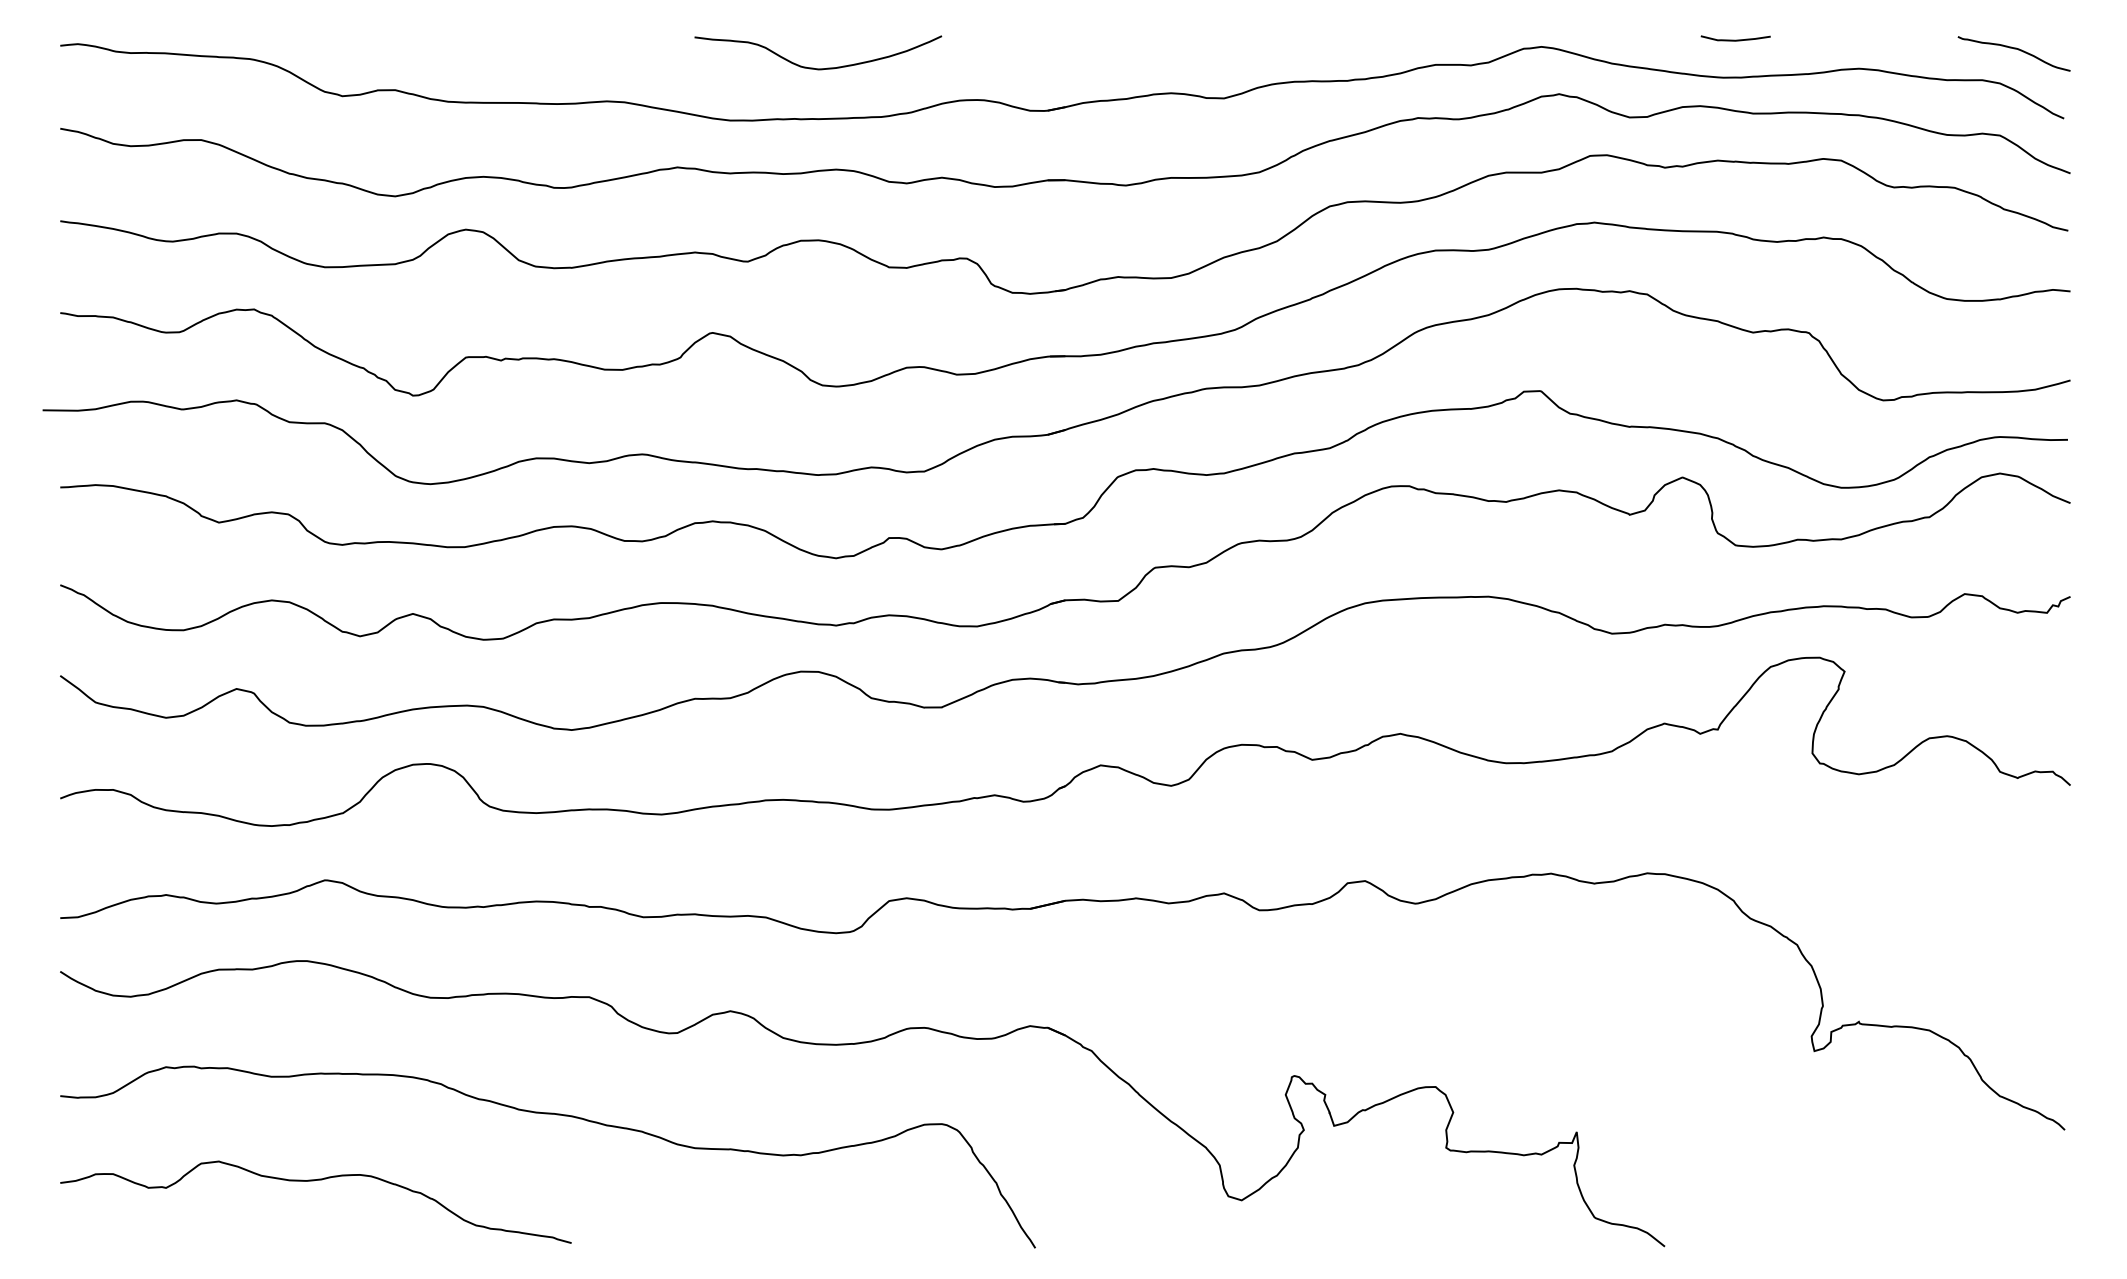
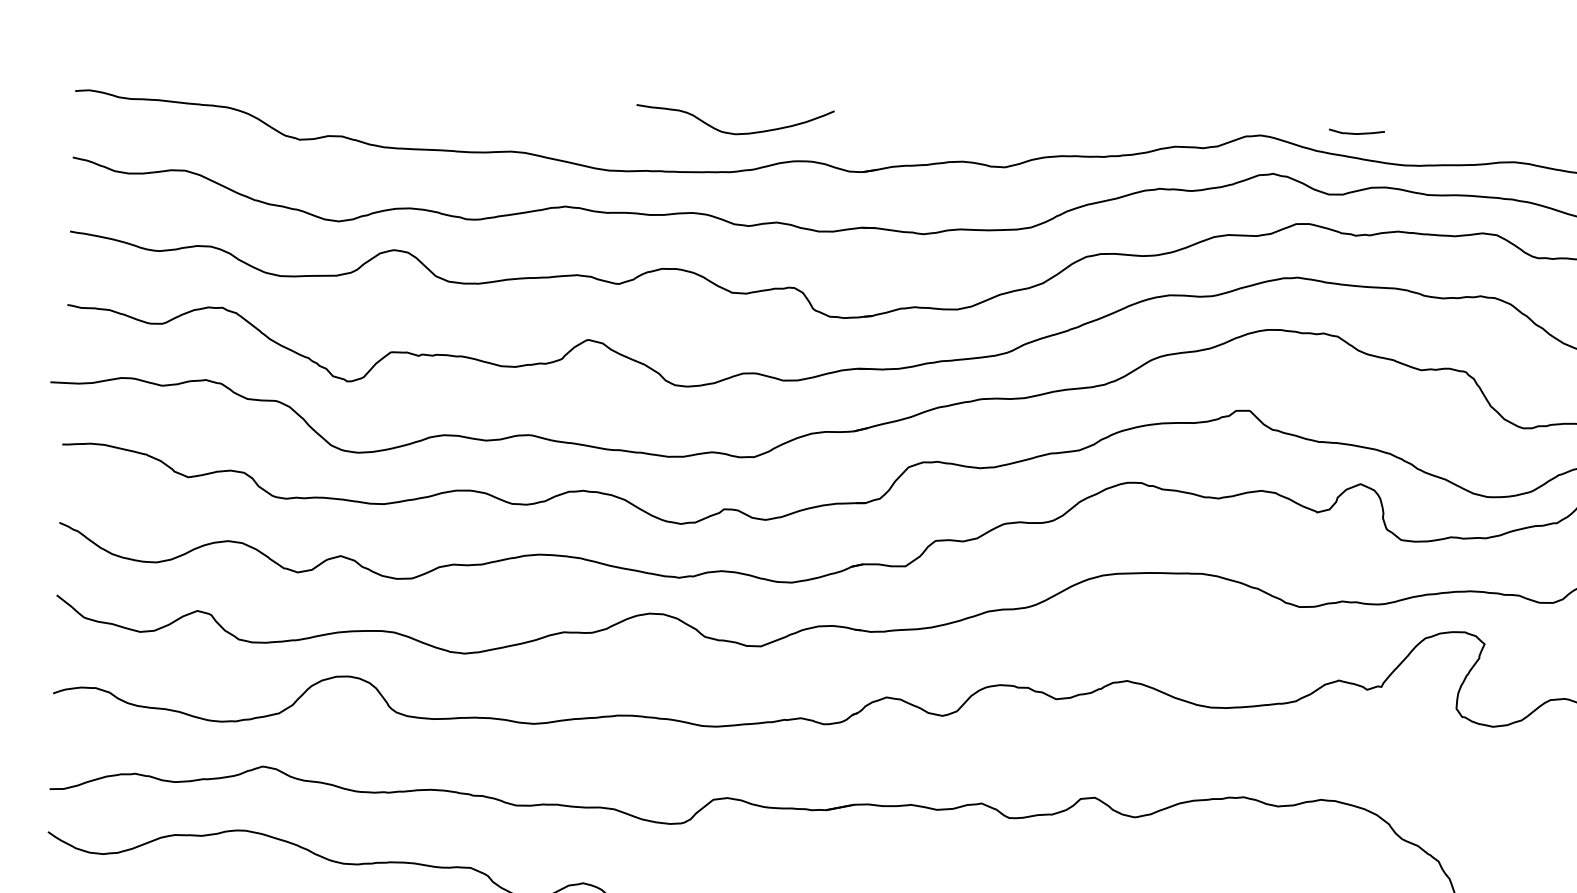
curve: (1735, 39) -> (1356, 133), moved
curve: (813, 67) -> (730, 132), moved

